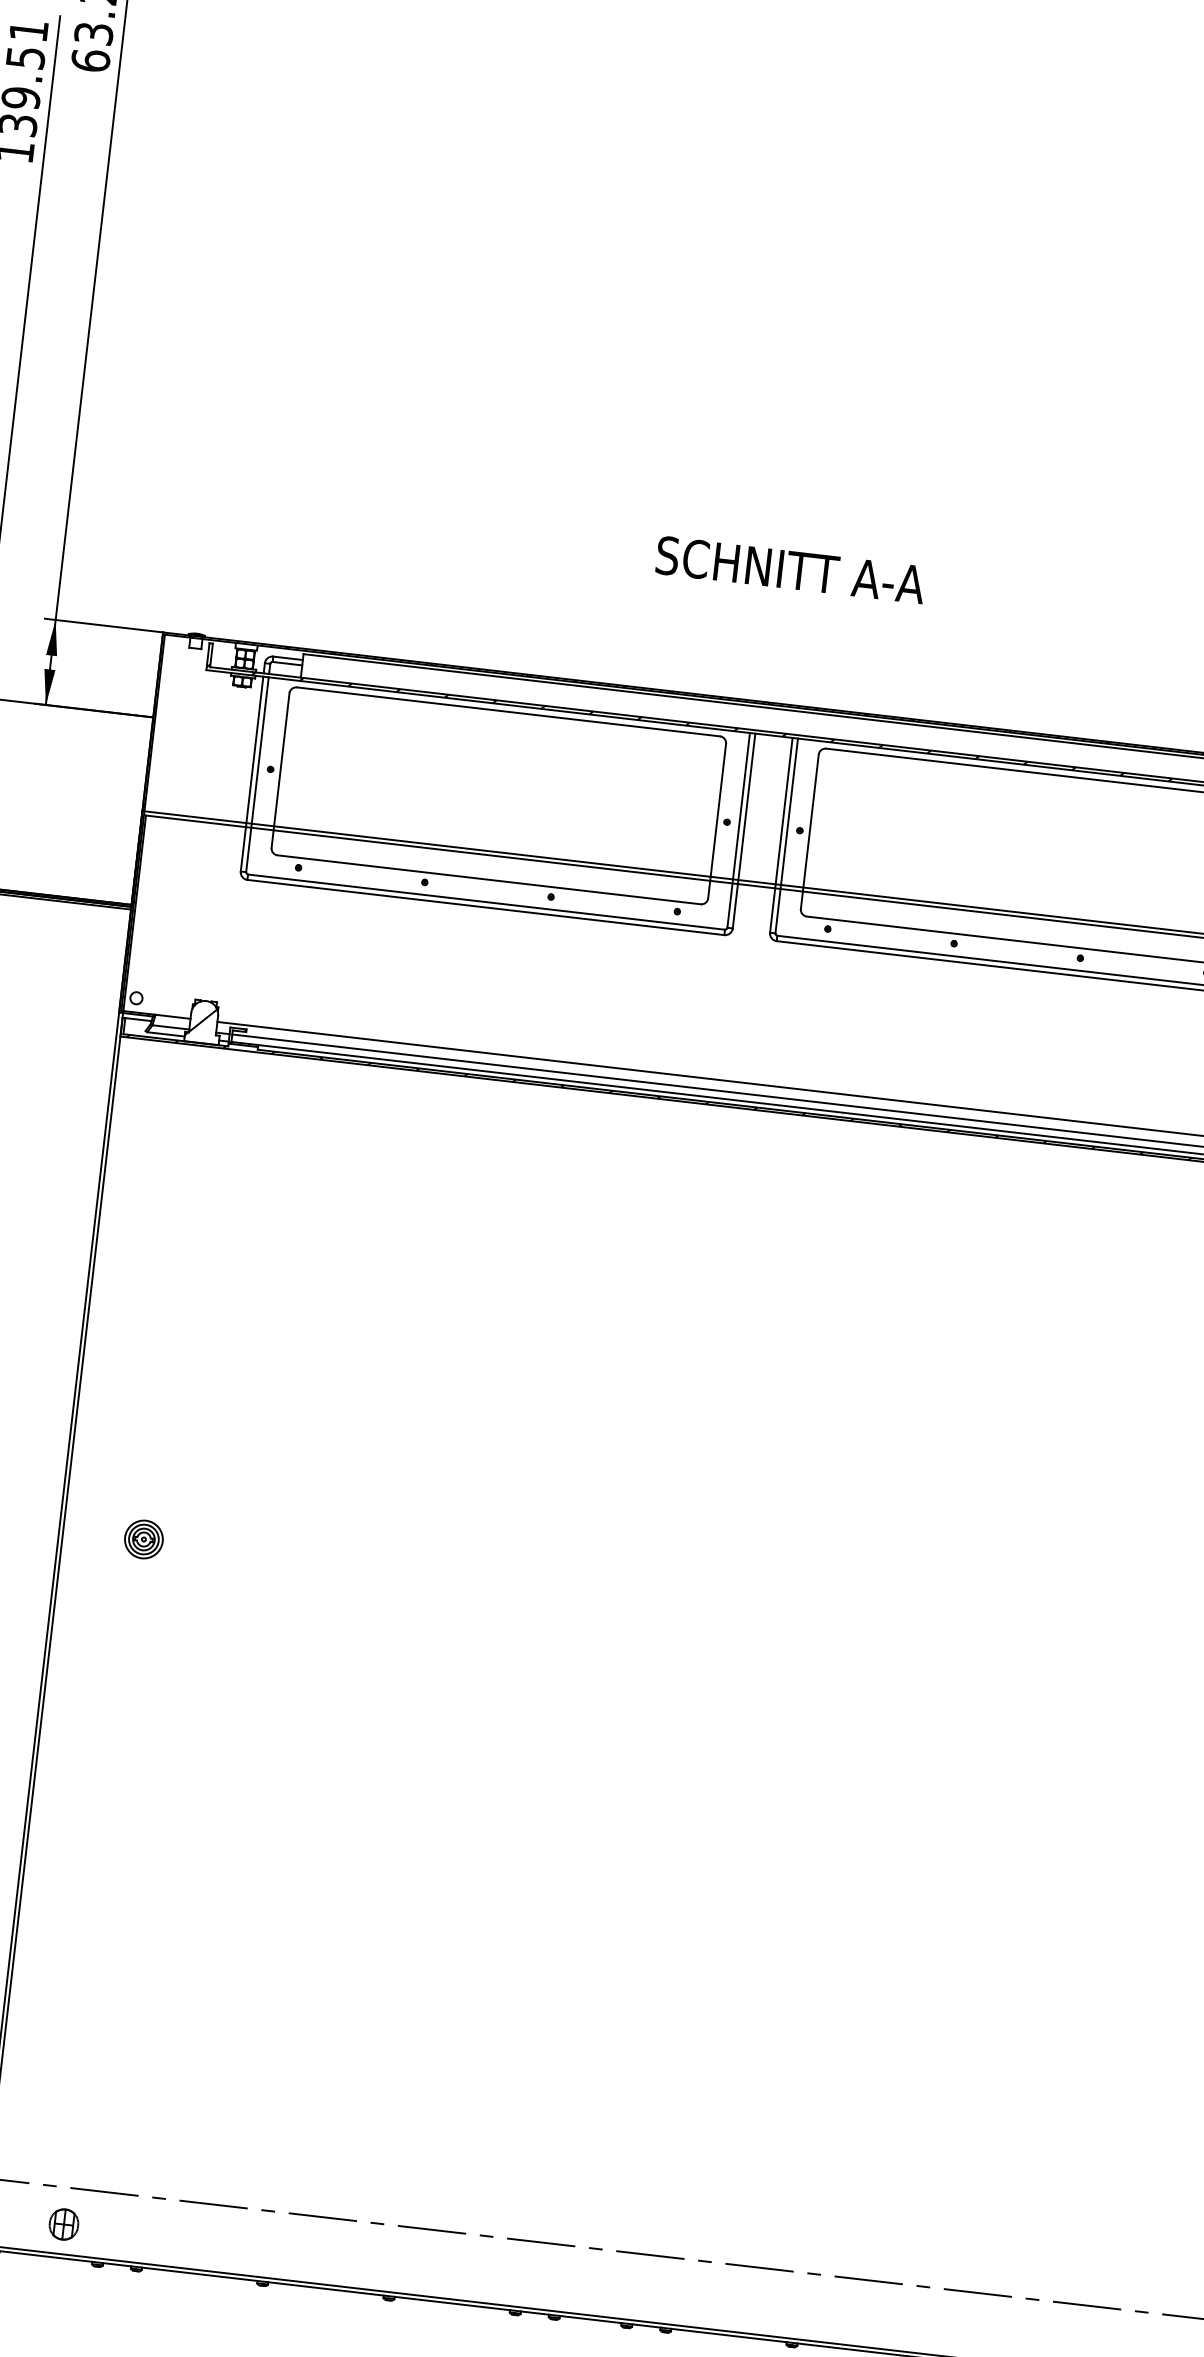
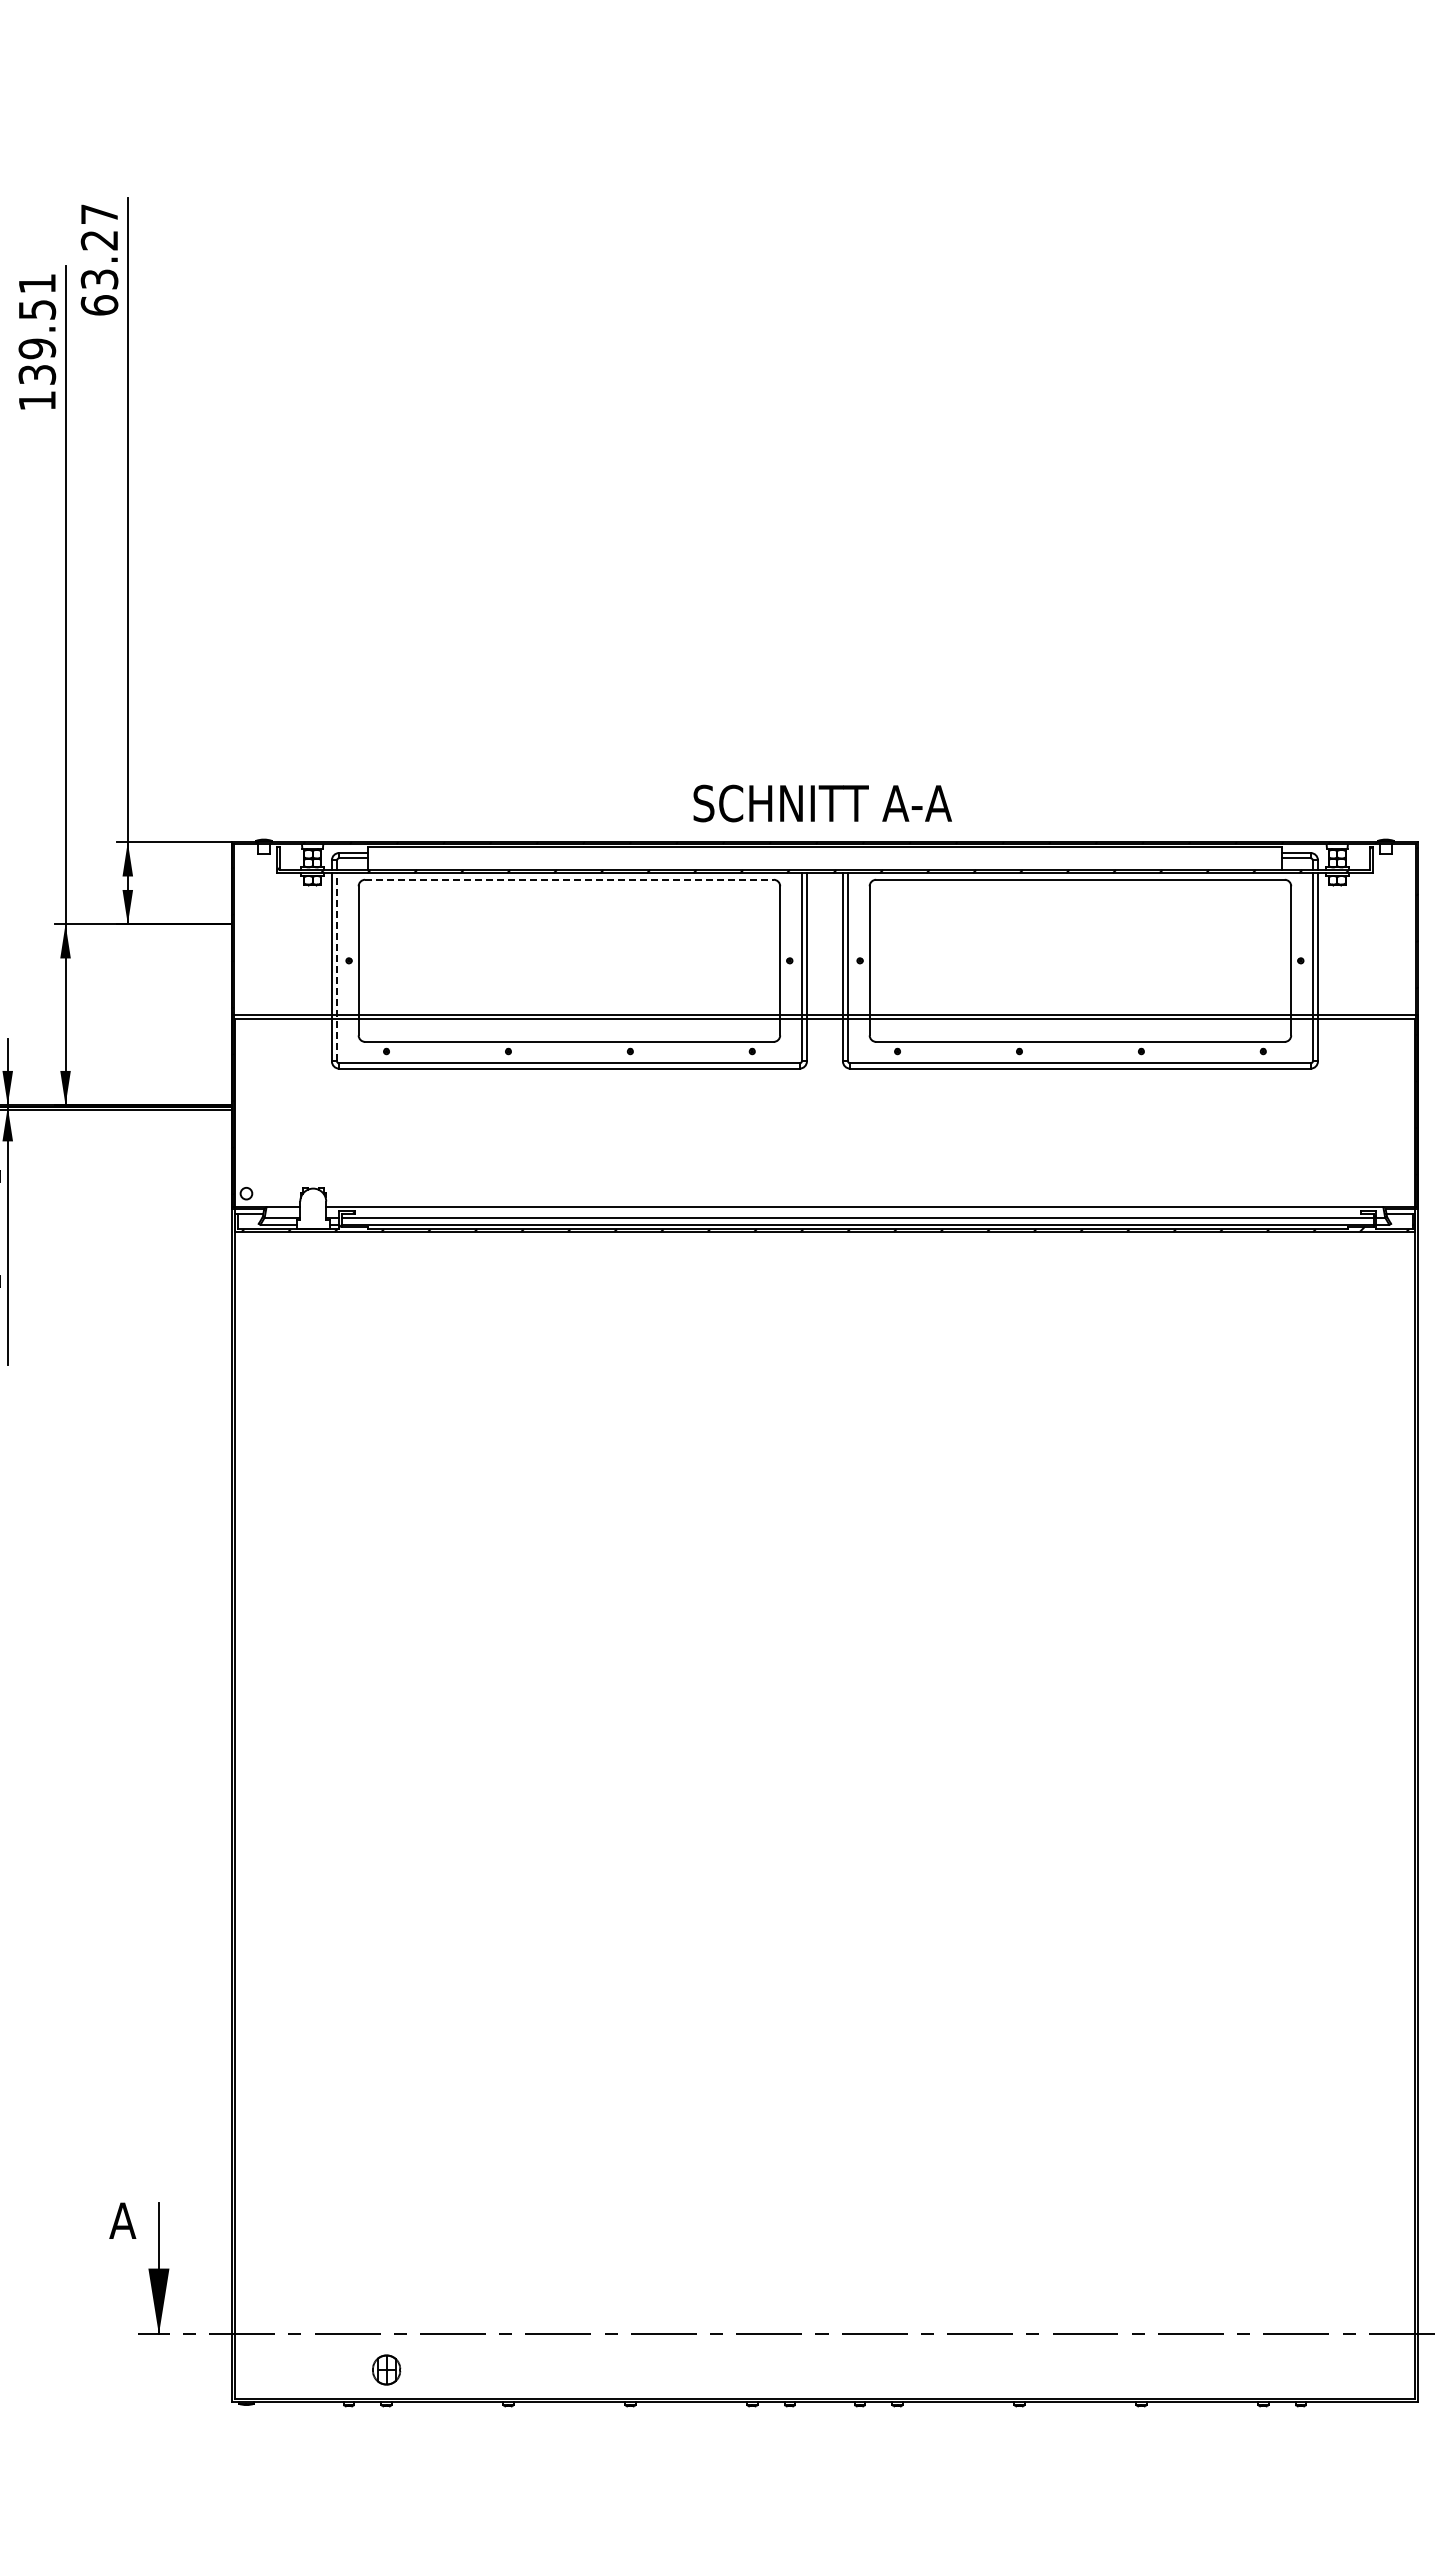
text: (790, 569) -> (822, 803), moved
line: (508, 711) -> (569, 879), solid -> dashed
line: (257, 773) -> (337, 966), solid -> dashed
hatch: (200, 1022) -> (310, 1209), removed
part: (144, 1539) -> (313, 1708), removed
part: (63, 2223) -> (386, 2369), moved

